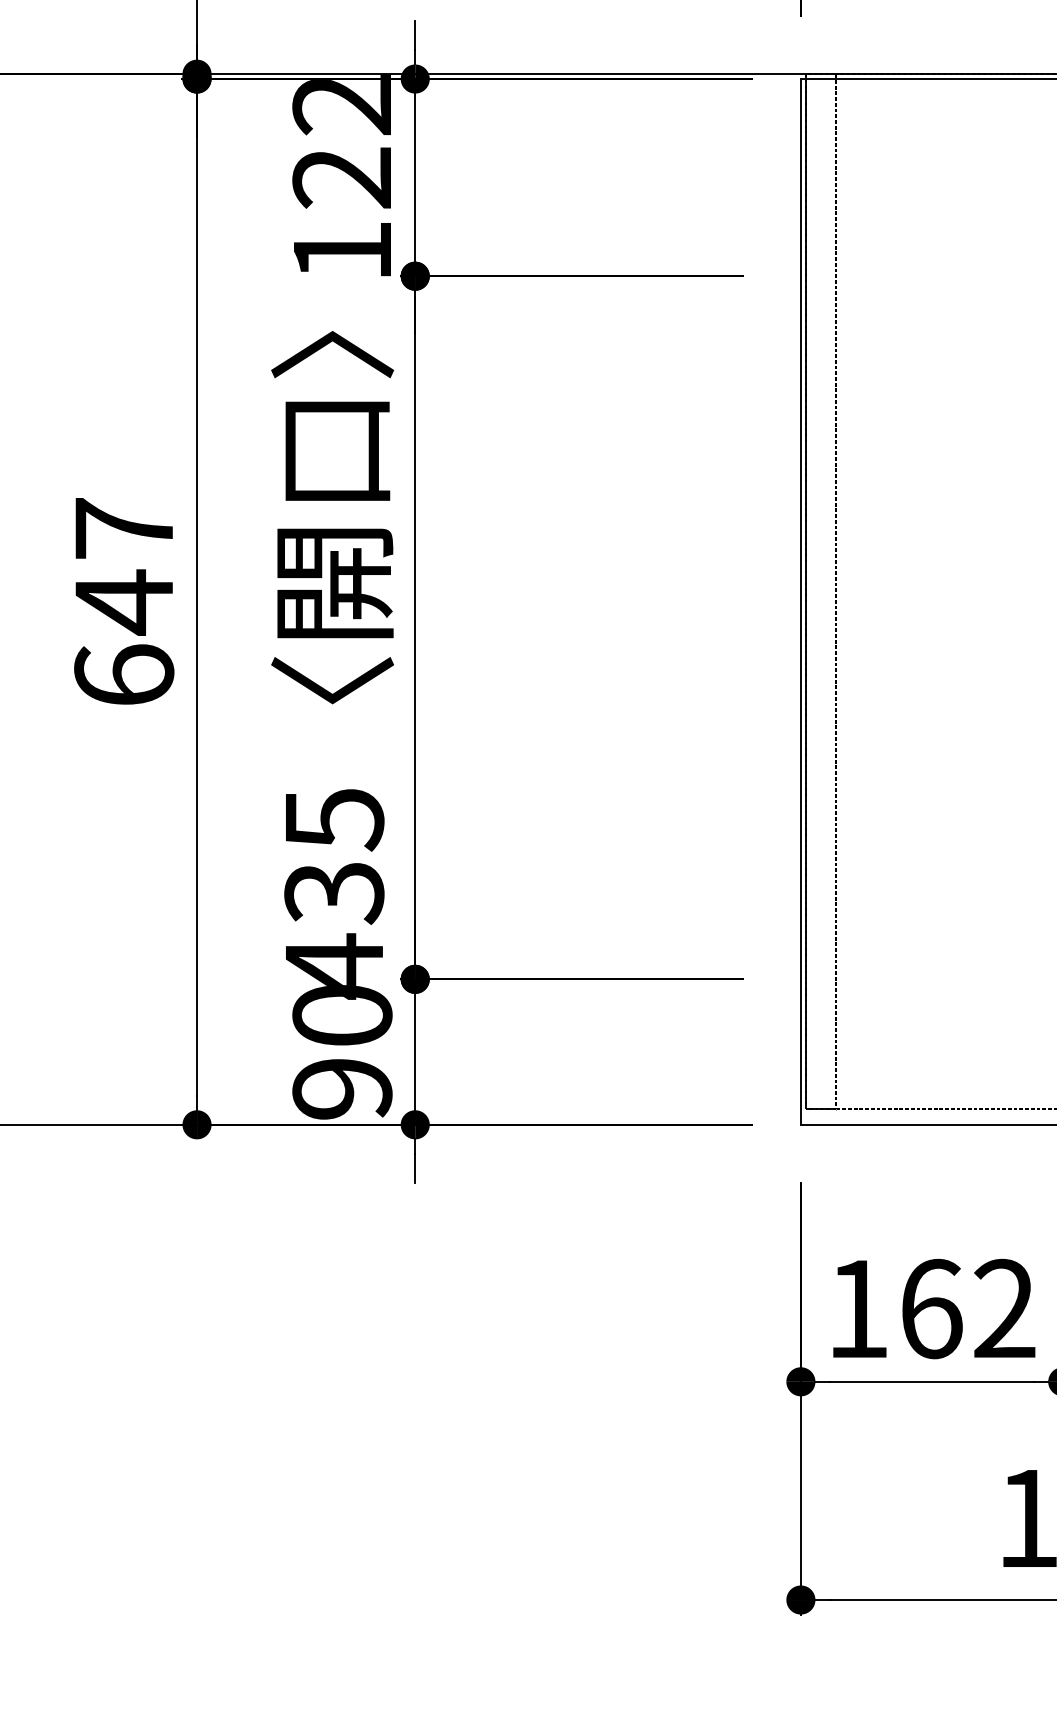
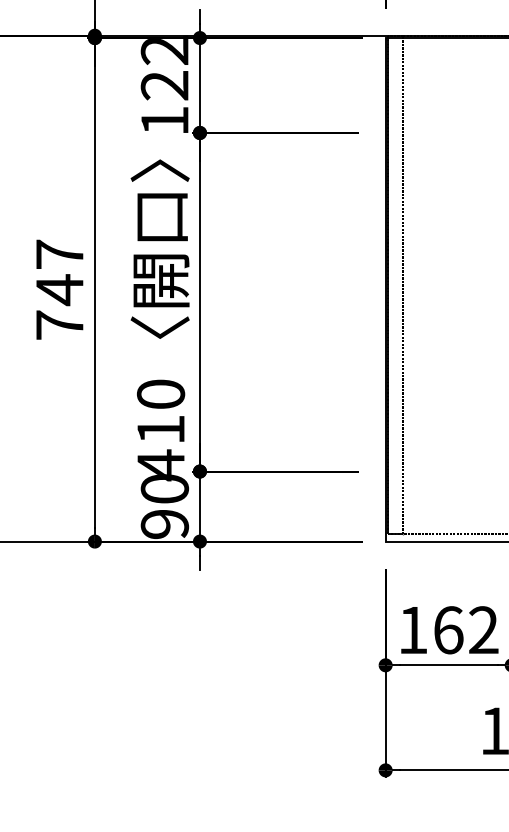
text: (123, 673) -> (59, 324), 647 -> 747
text: (333, 856) -> (160, 412), 435 -> 410

